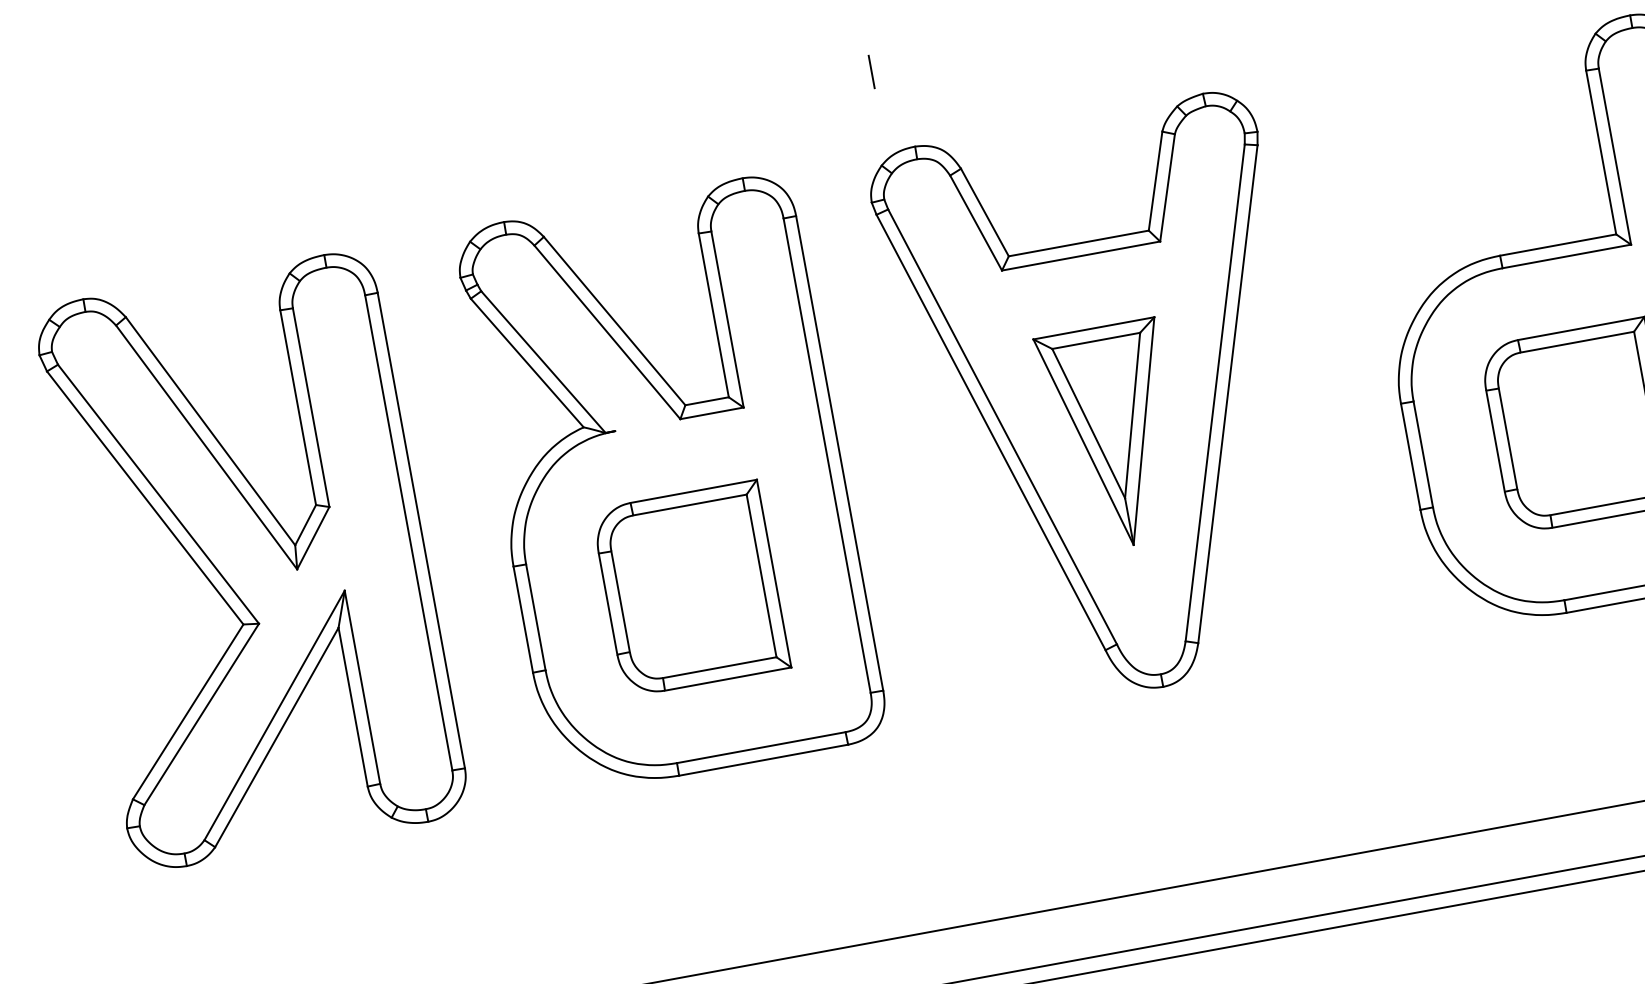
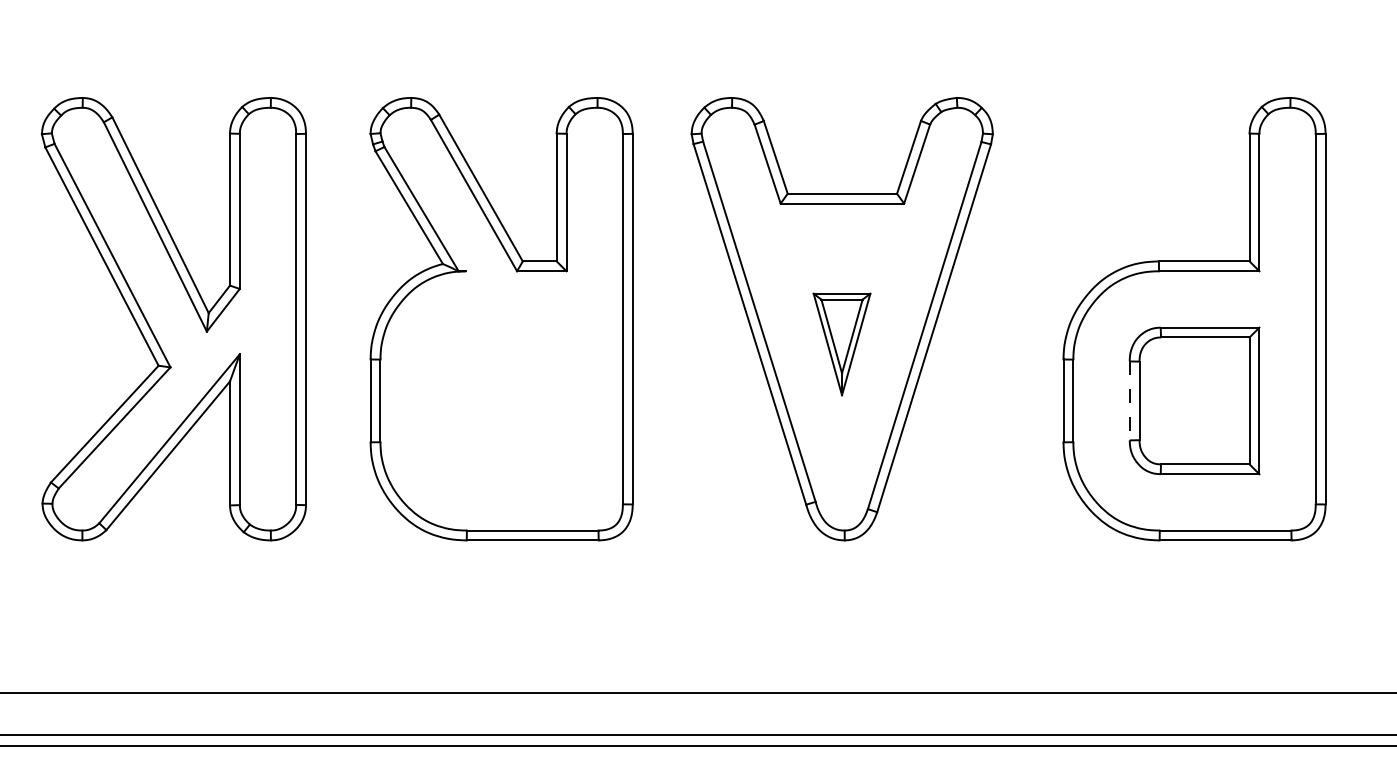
line: (871, 71) -> (709, 35), removed
part: (1113, 436) -> (841, 344), size x0.6
line: (1495, 442) -> (1129, 401), solid -> dashed
part: (690, 588) -> (501, 400), removed

